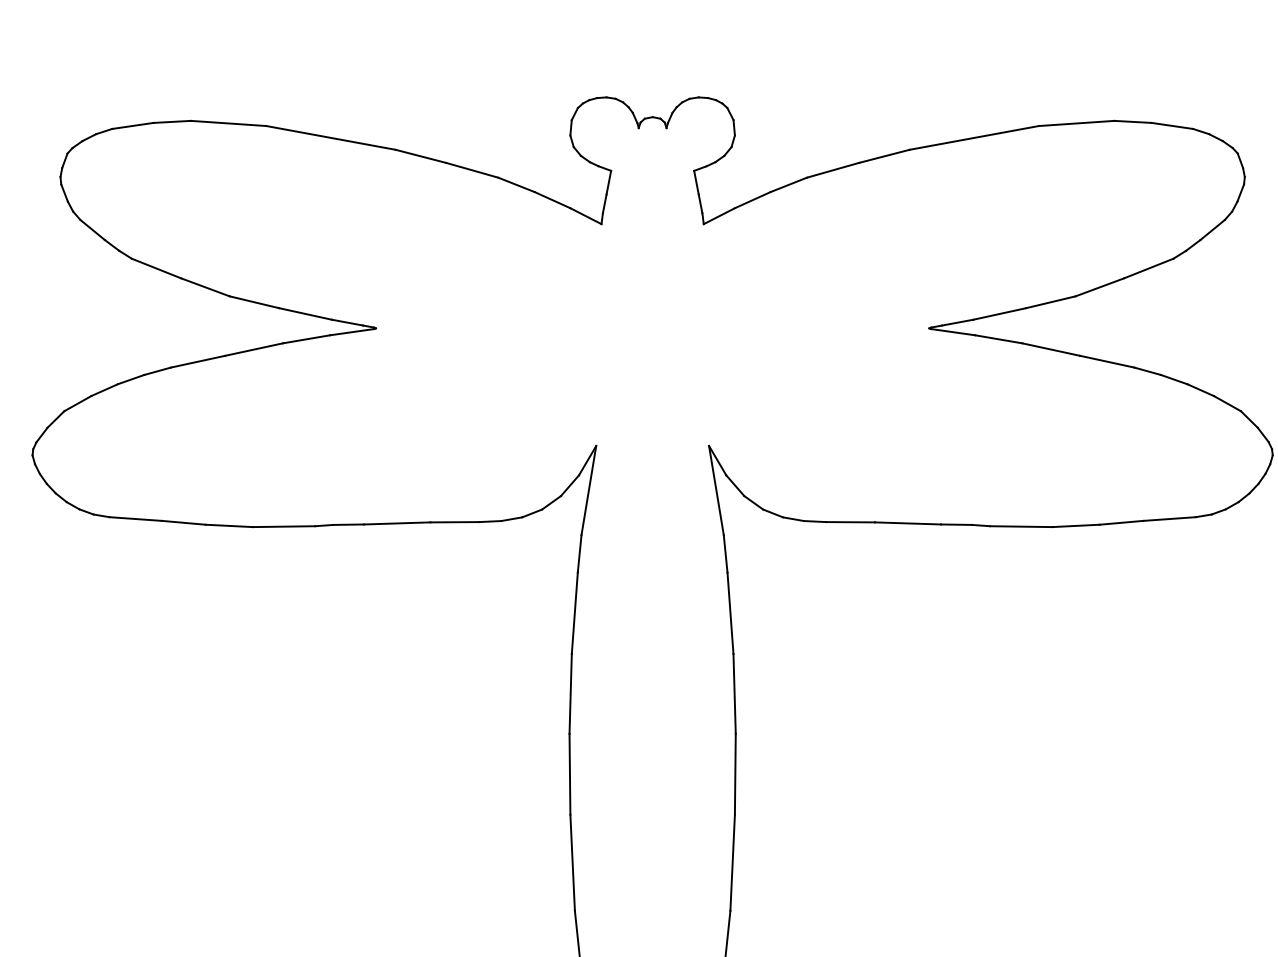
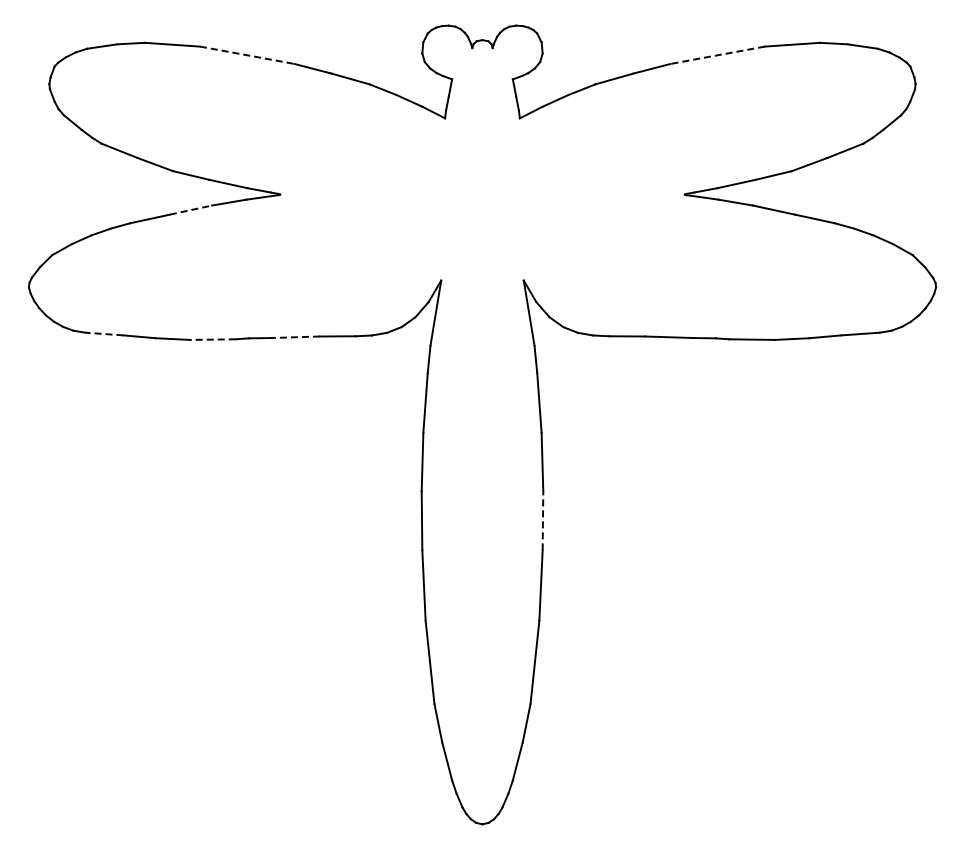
line: (331, 138) -> (247, 55), solid -> dashed
line: (973, 138) -> (717, 55), solid -> dashed
line: (253, 350) -> (190, 210), solid -> dashed
line: (134, 519) -> (103, 334), solid -> dashed
line: (396, 523) -> (295, 337), solid -> dashed
line: (283, 526) -> (212, 339), solid -> dashed
line: (734, 773) -> (542, 520), solid -> dashed

